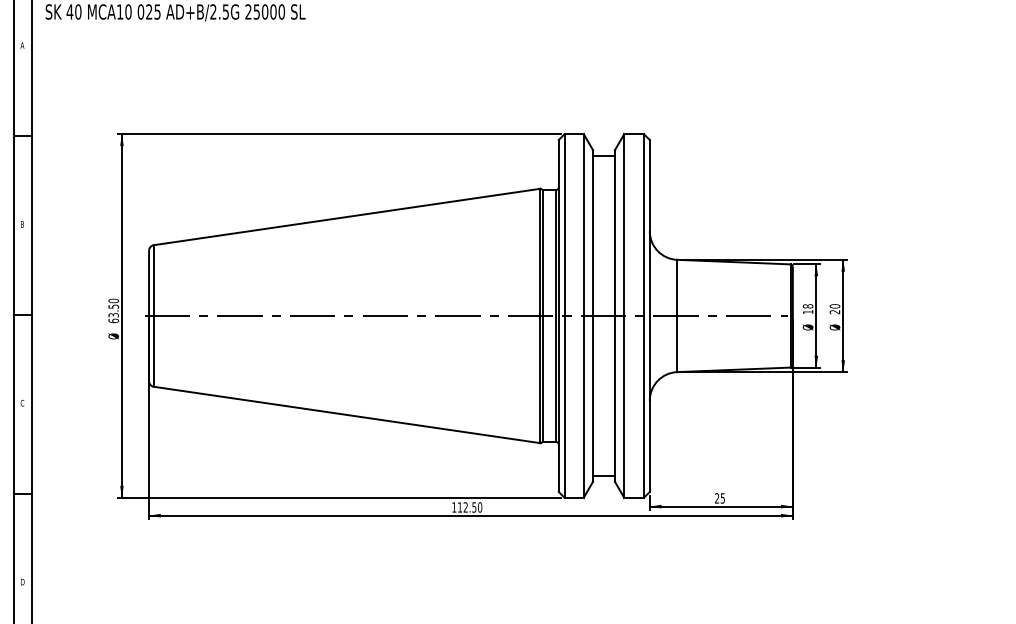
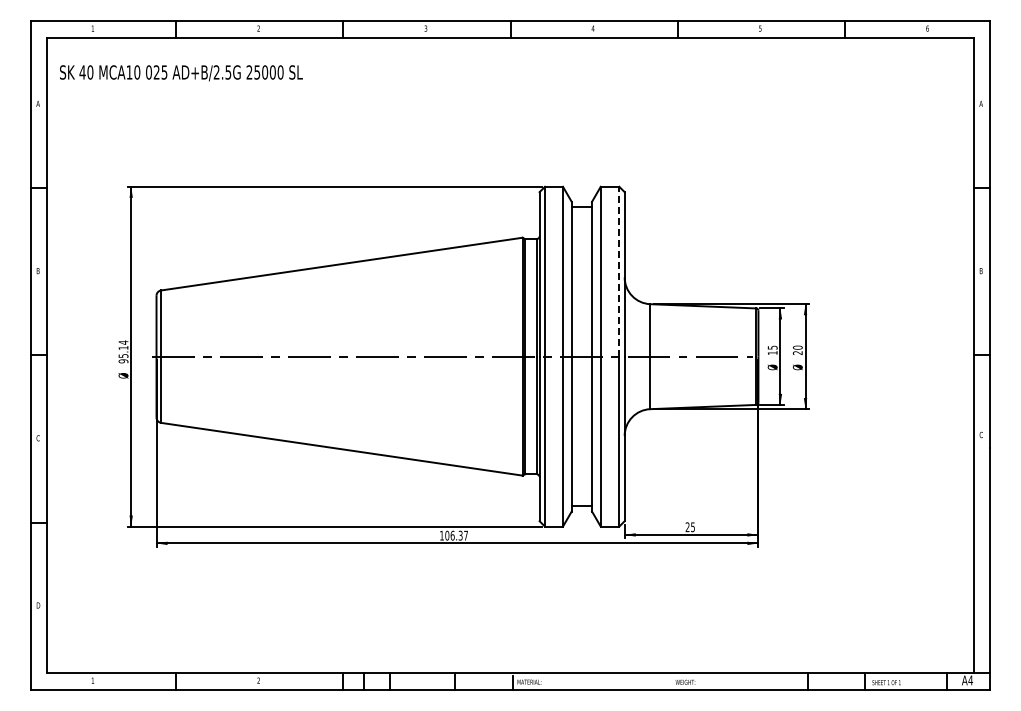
line: (644, 224) -> (619, 271), solid -> dashed
text: (807, 306) -> (772, 347), 18 -> 15
text: (113, 310) -> (123, 351), 63.50 -> 95.14
text: (469, 507) -> (456, 535), 112.50 -> 106.37

